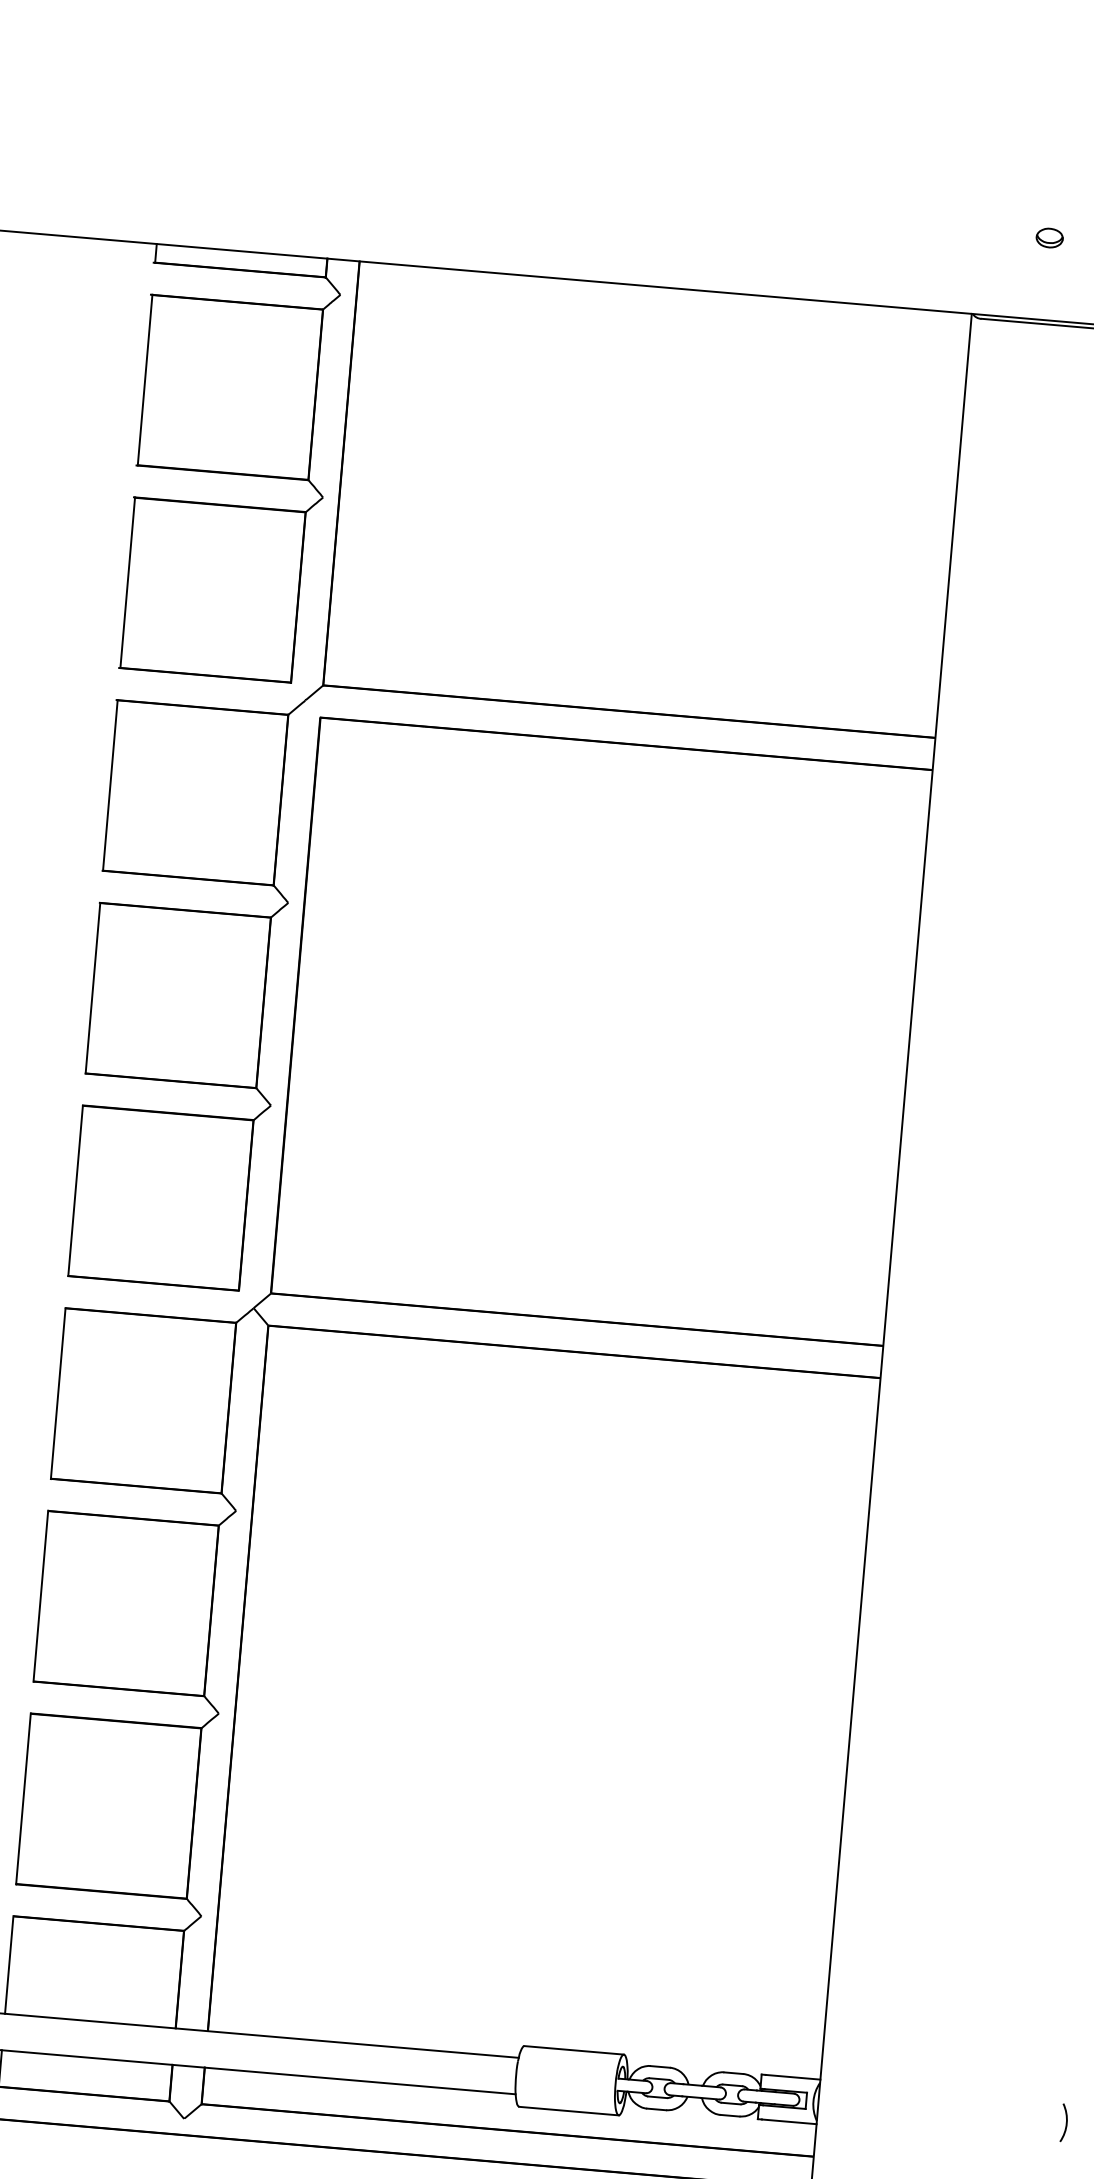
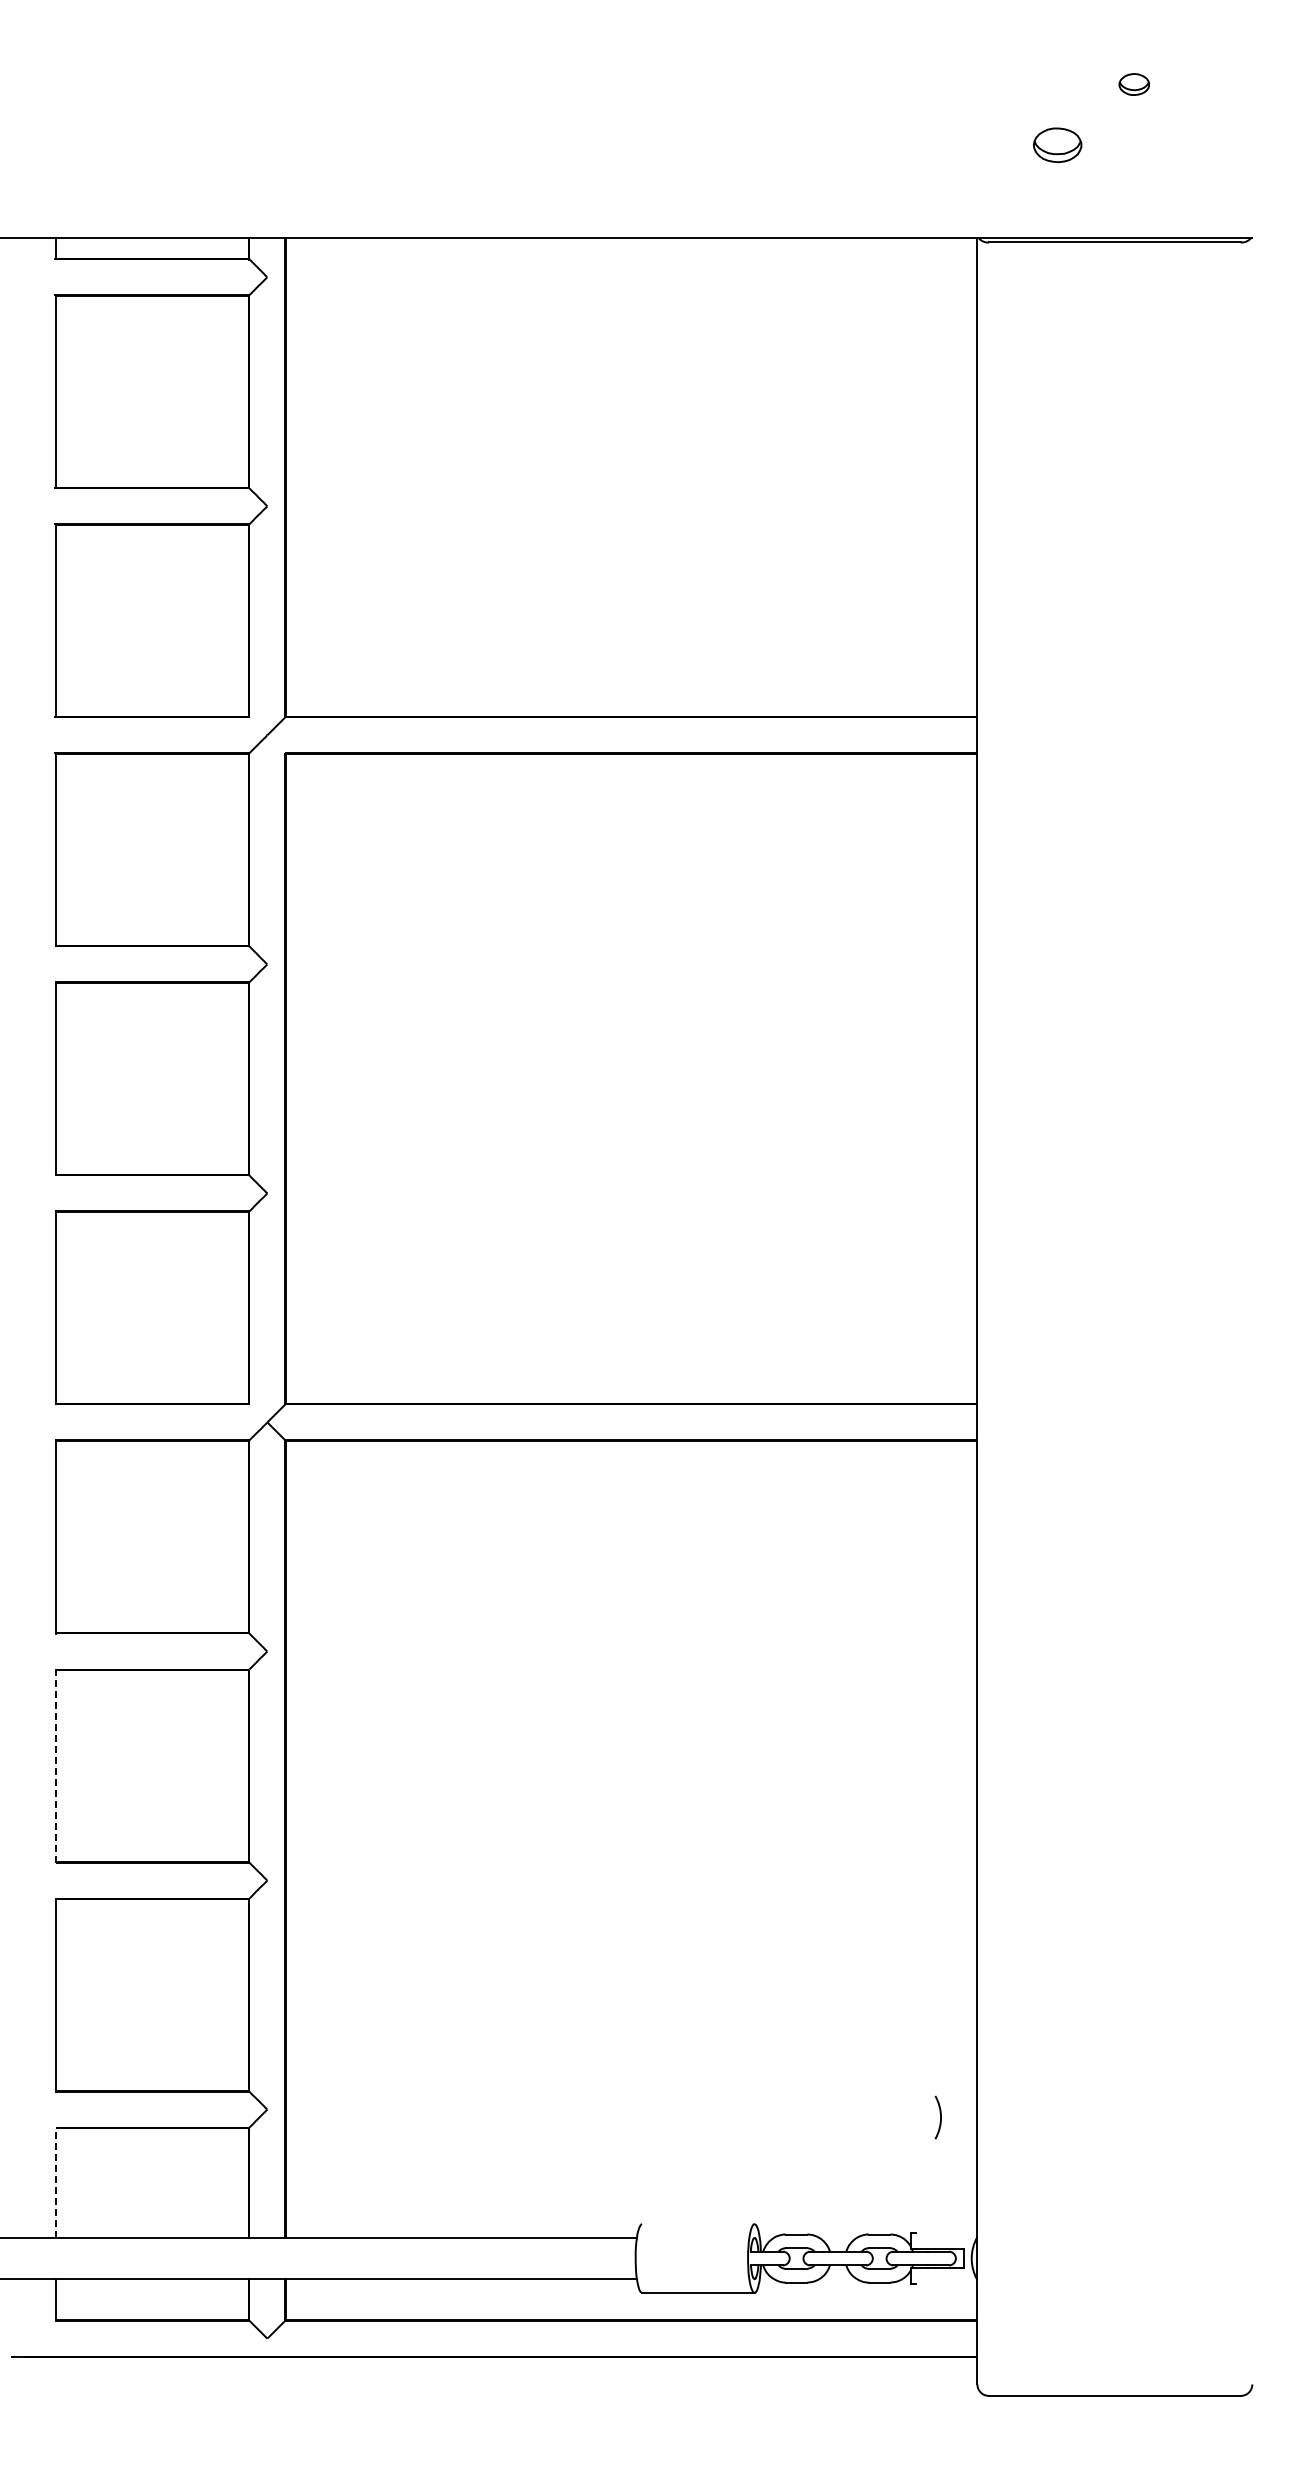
part: (1049, 238) -> (1057, 145), size x1.6
line: (40, 1596) -> (56, 1766), solid -> dashed
line: (9, 1964) -> (56, 2182), solid -> dashed
line: (574, 2050) -> (698, 2224), removed
line: (793, 2077) -> (946, 2233), removed
line: (789, 2121) -> (946, 2283), removed
arc: (1066, 2123) -> (940, 2117), moved

